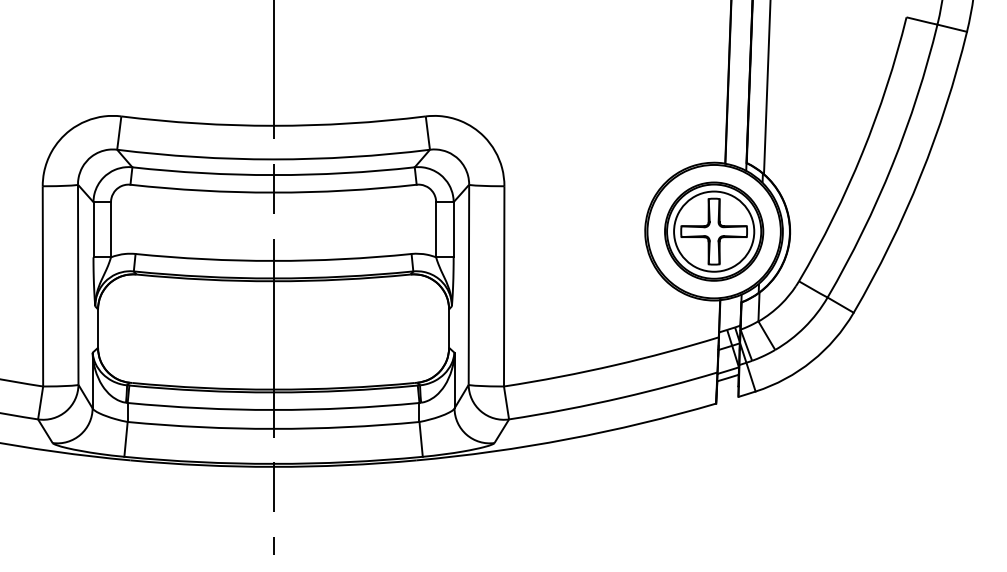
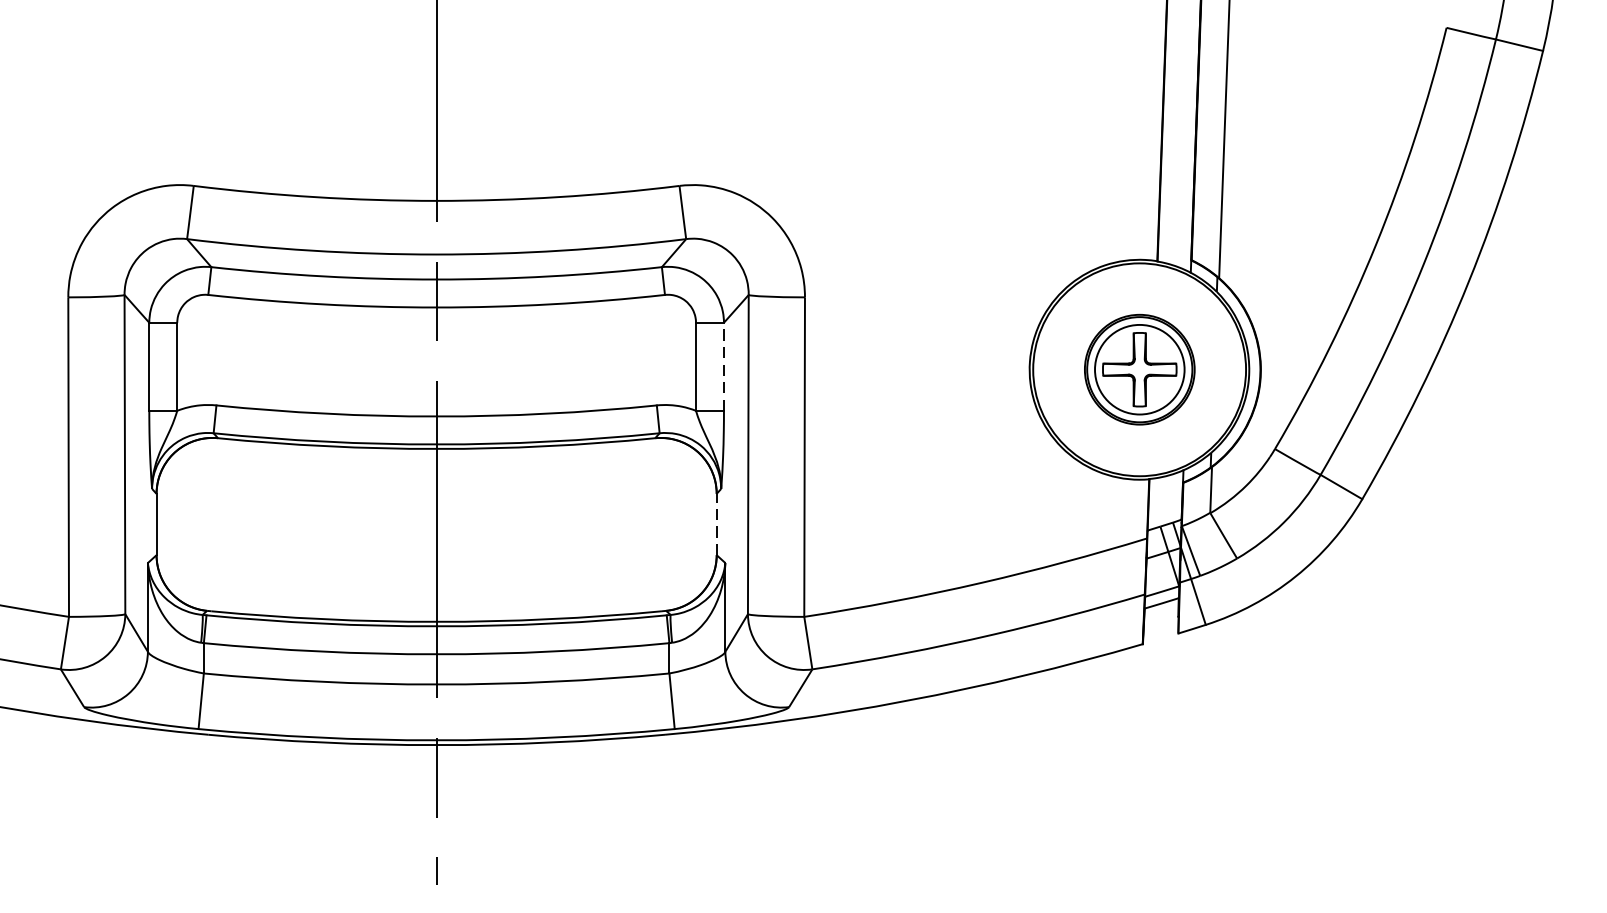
line: (453, 229) -> (723, 366), solid -> dashed
part: (714, 231) -> (1140, 369), size x0.7
line: (449, 328) -> (717, 524), solid -> dashed

